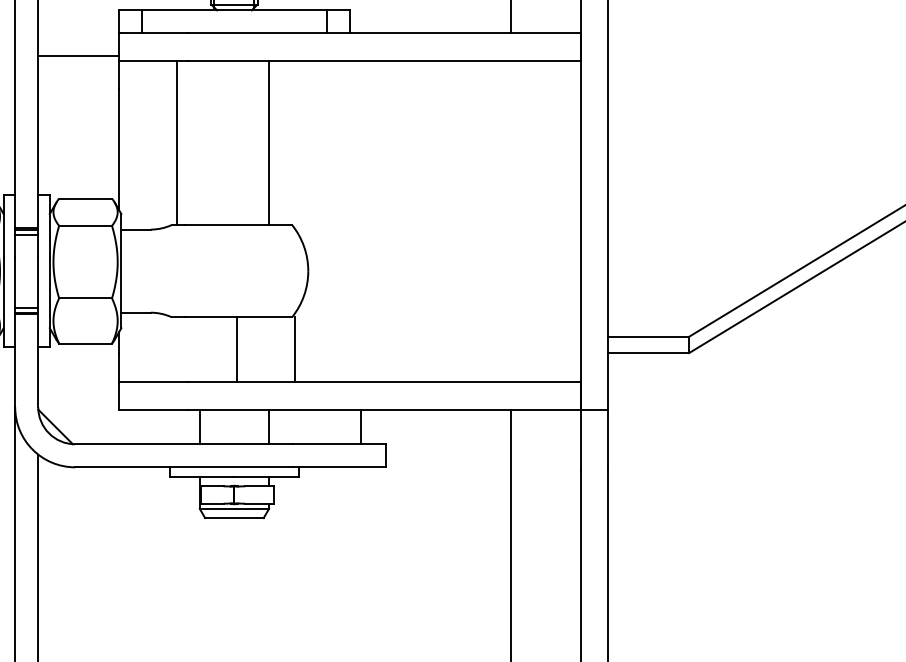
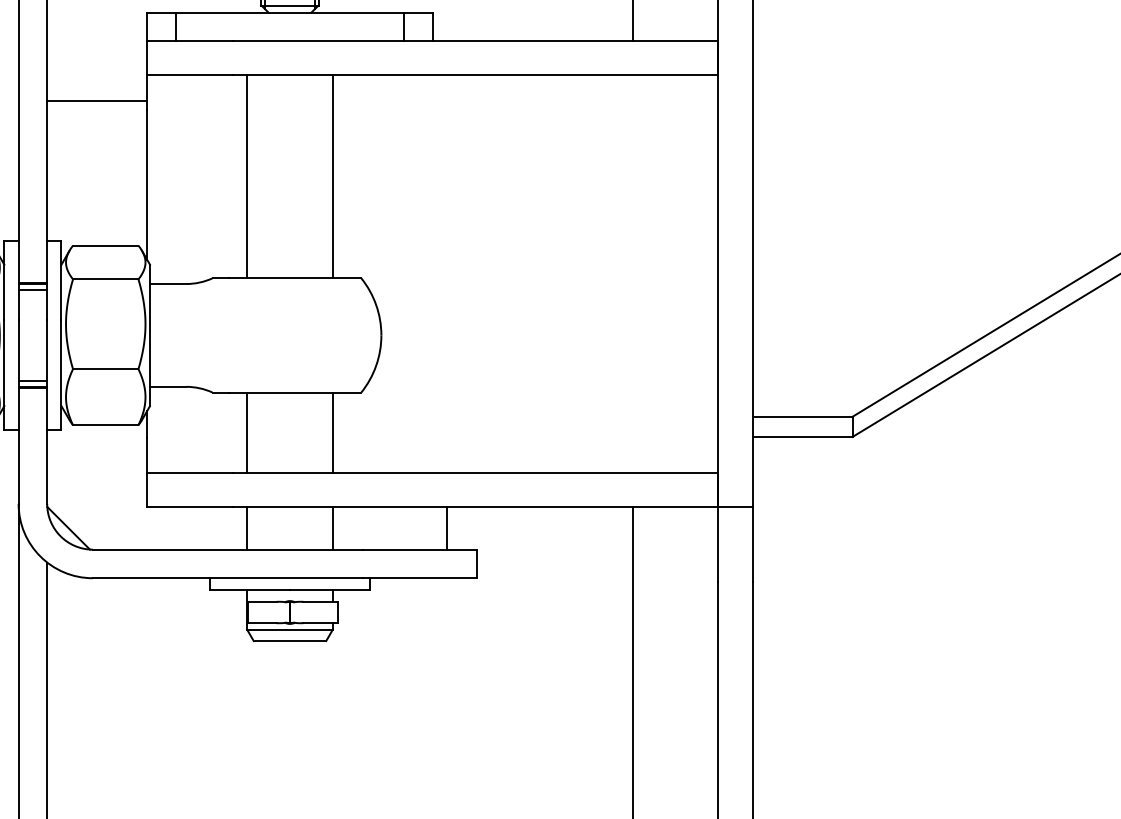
line: (78, 55) -> (96, 100), moved
line: (176, 143) -> (246, 177), moved
line: (236, 349) -> (246, 432), moved
line: (295, 349) -> (333, 432), moved

